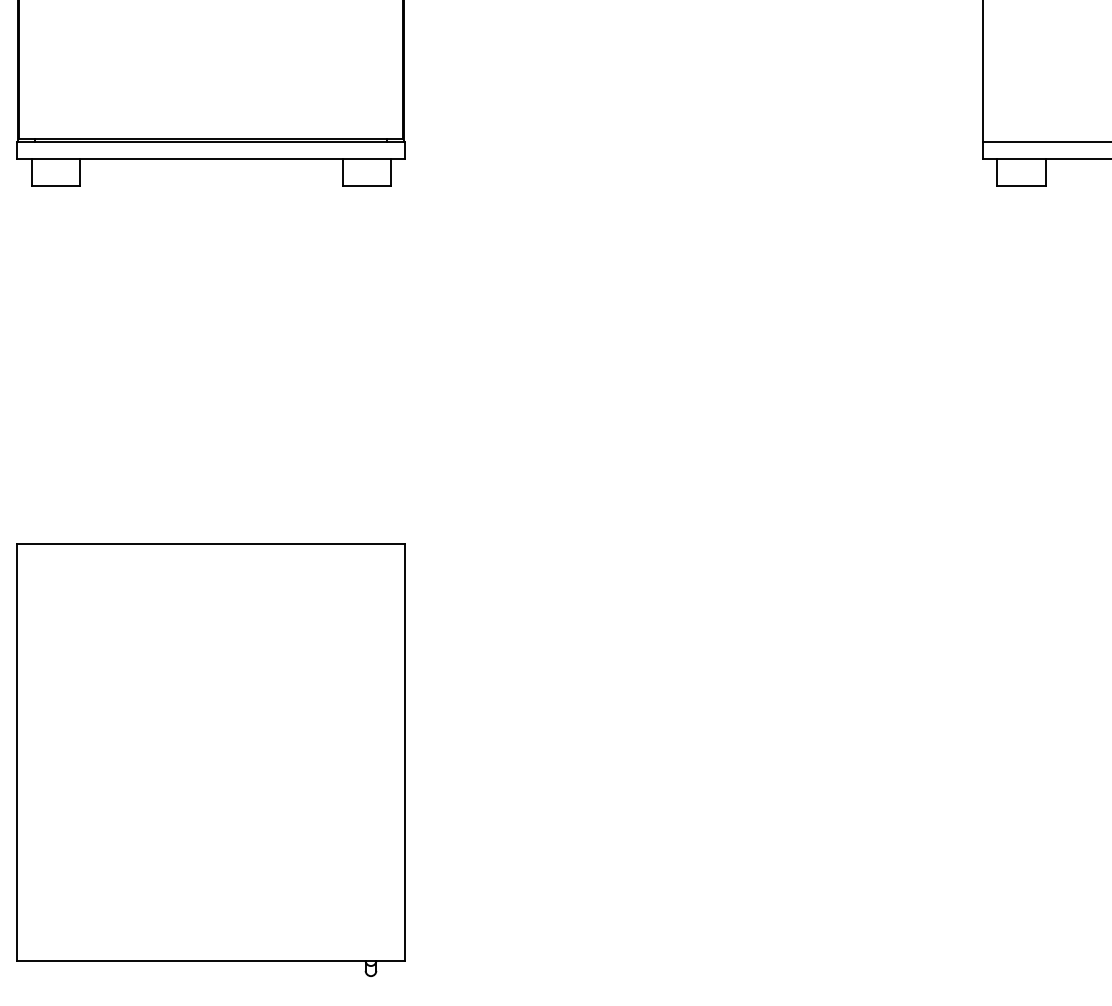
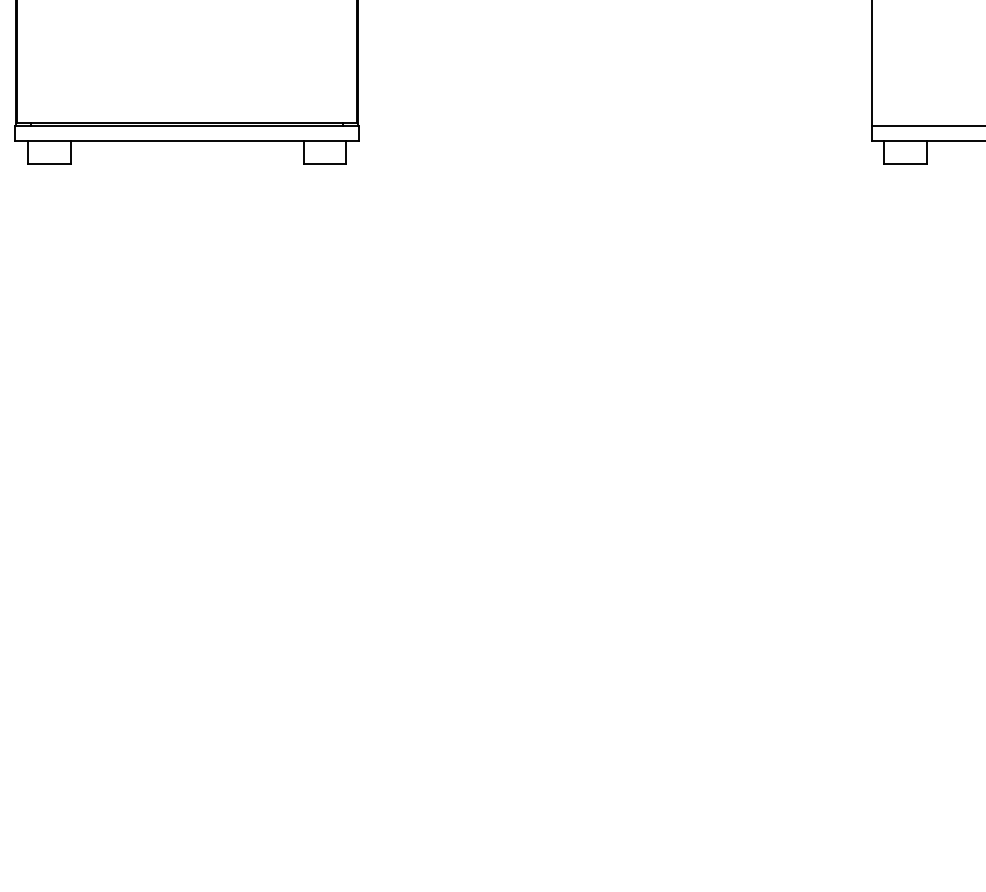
part: (210, 759) -> (186, 673), removed

